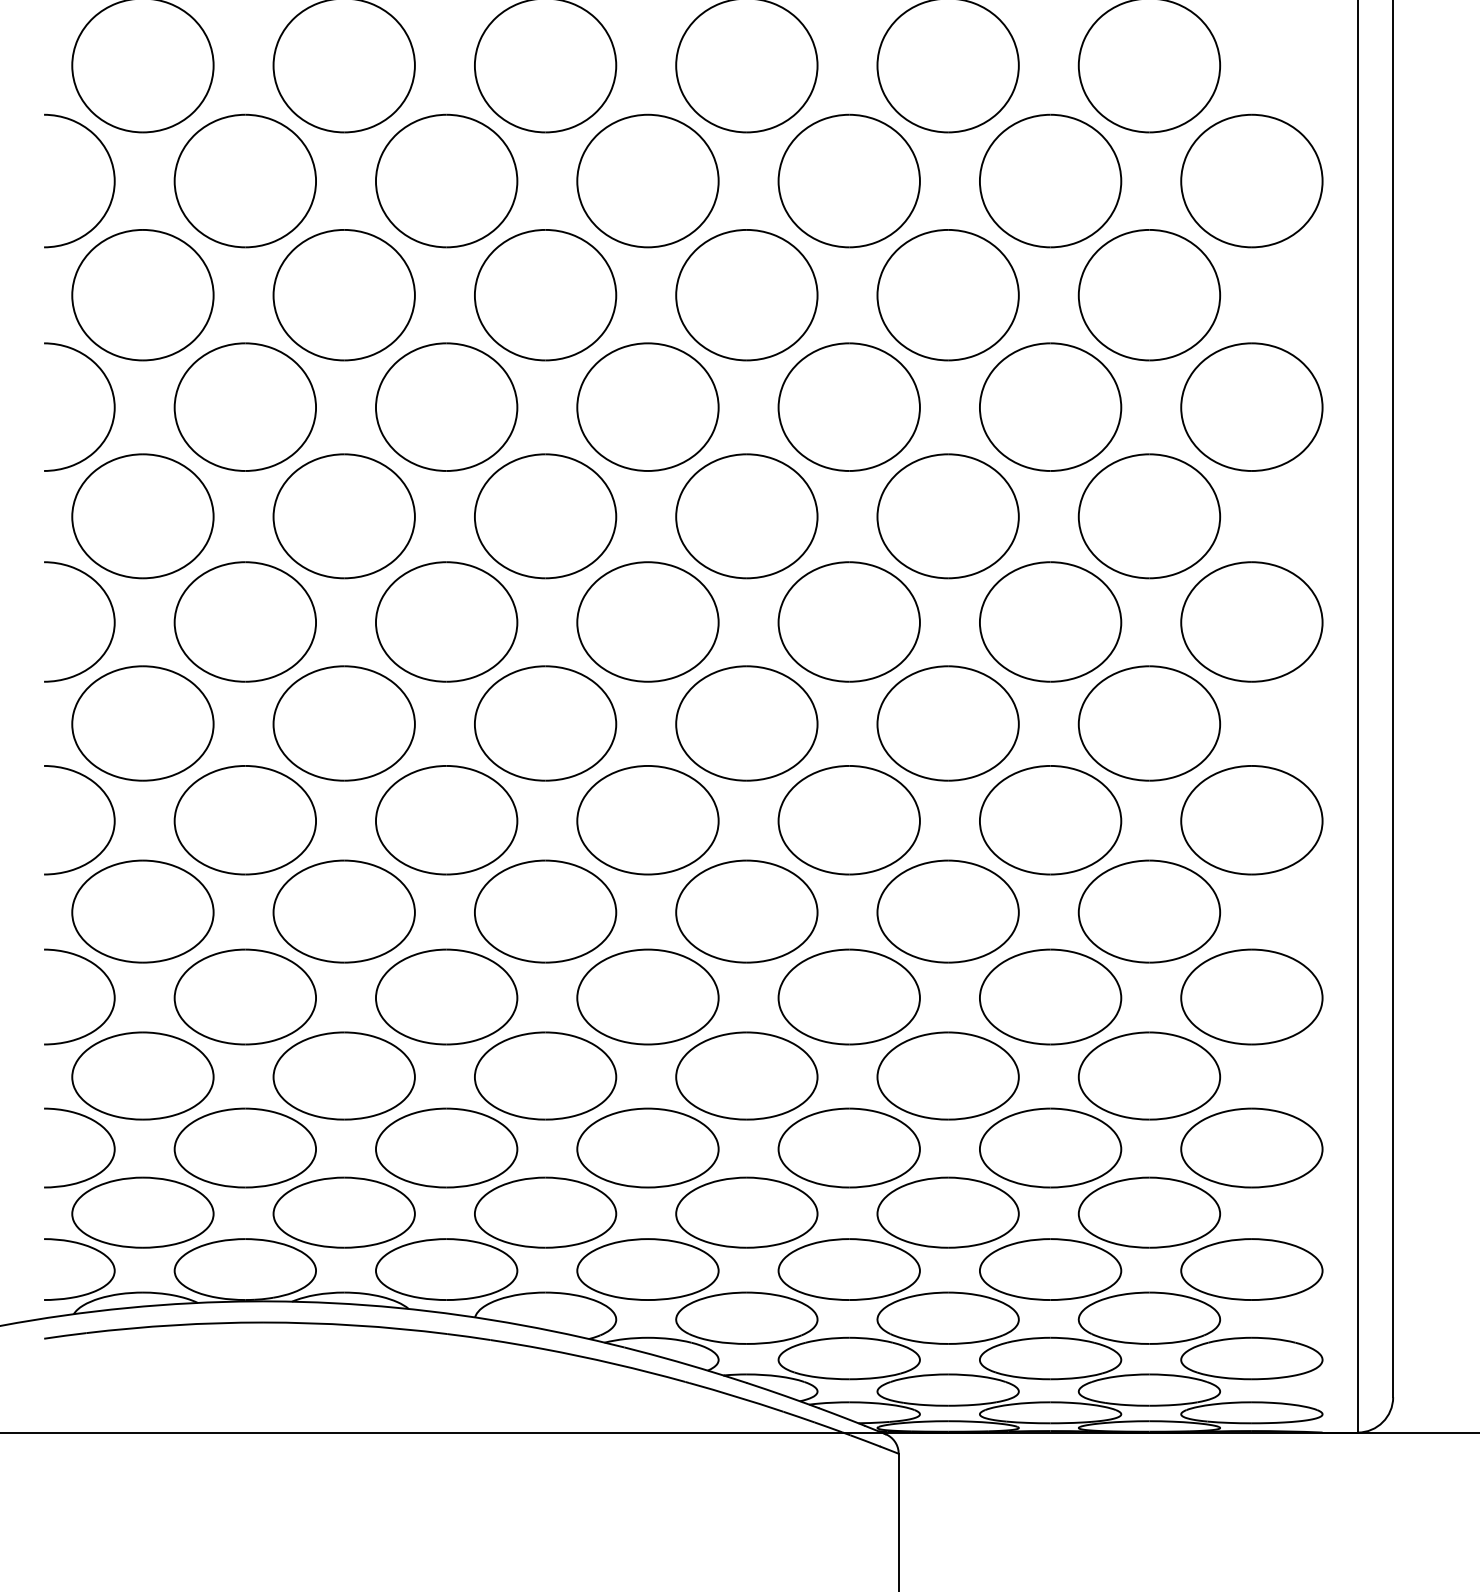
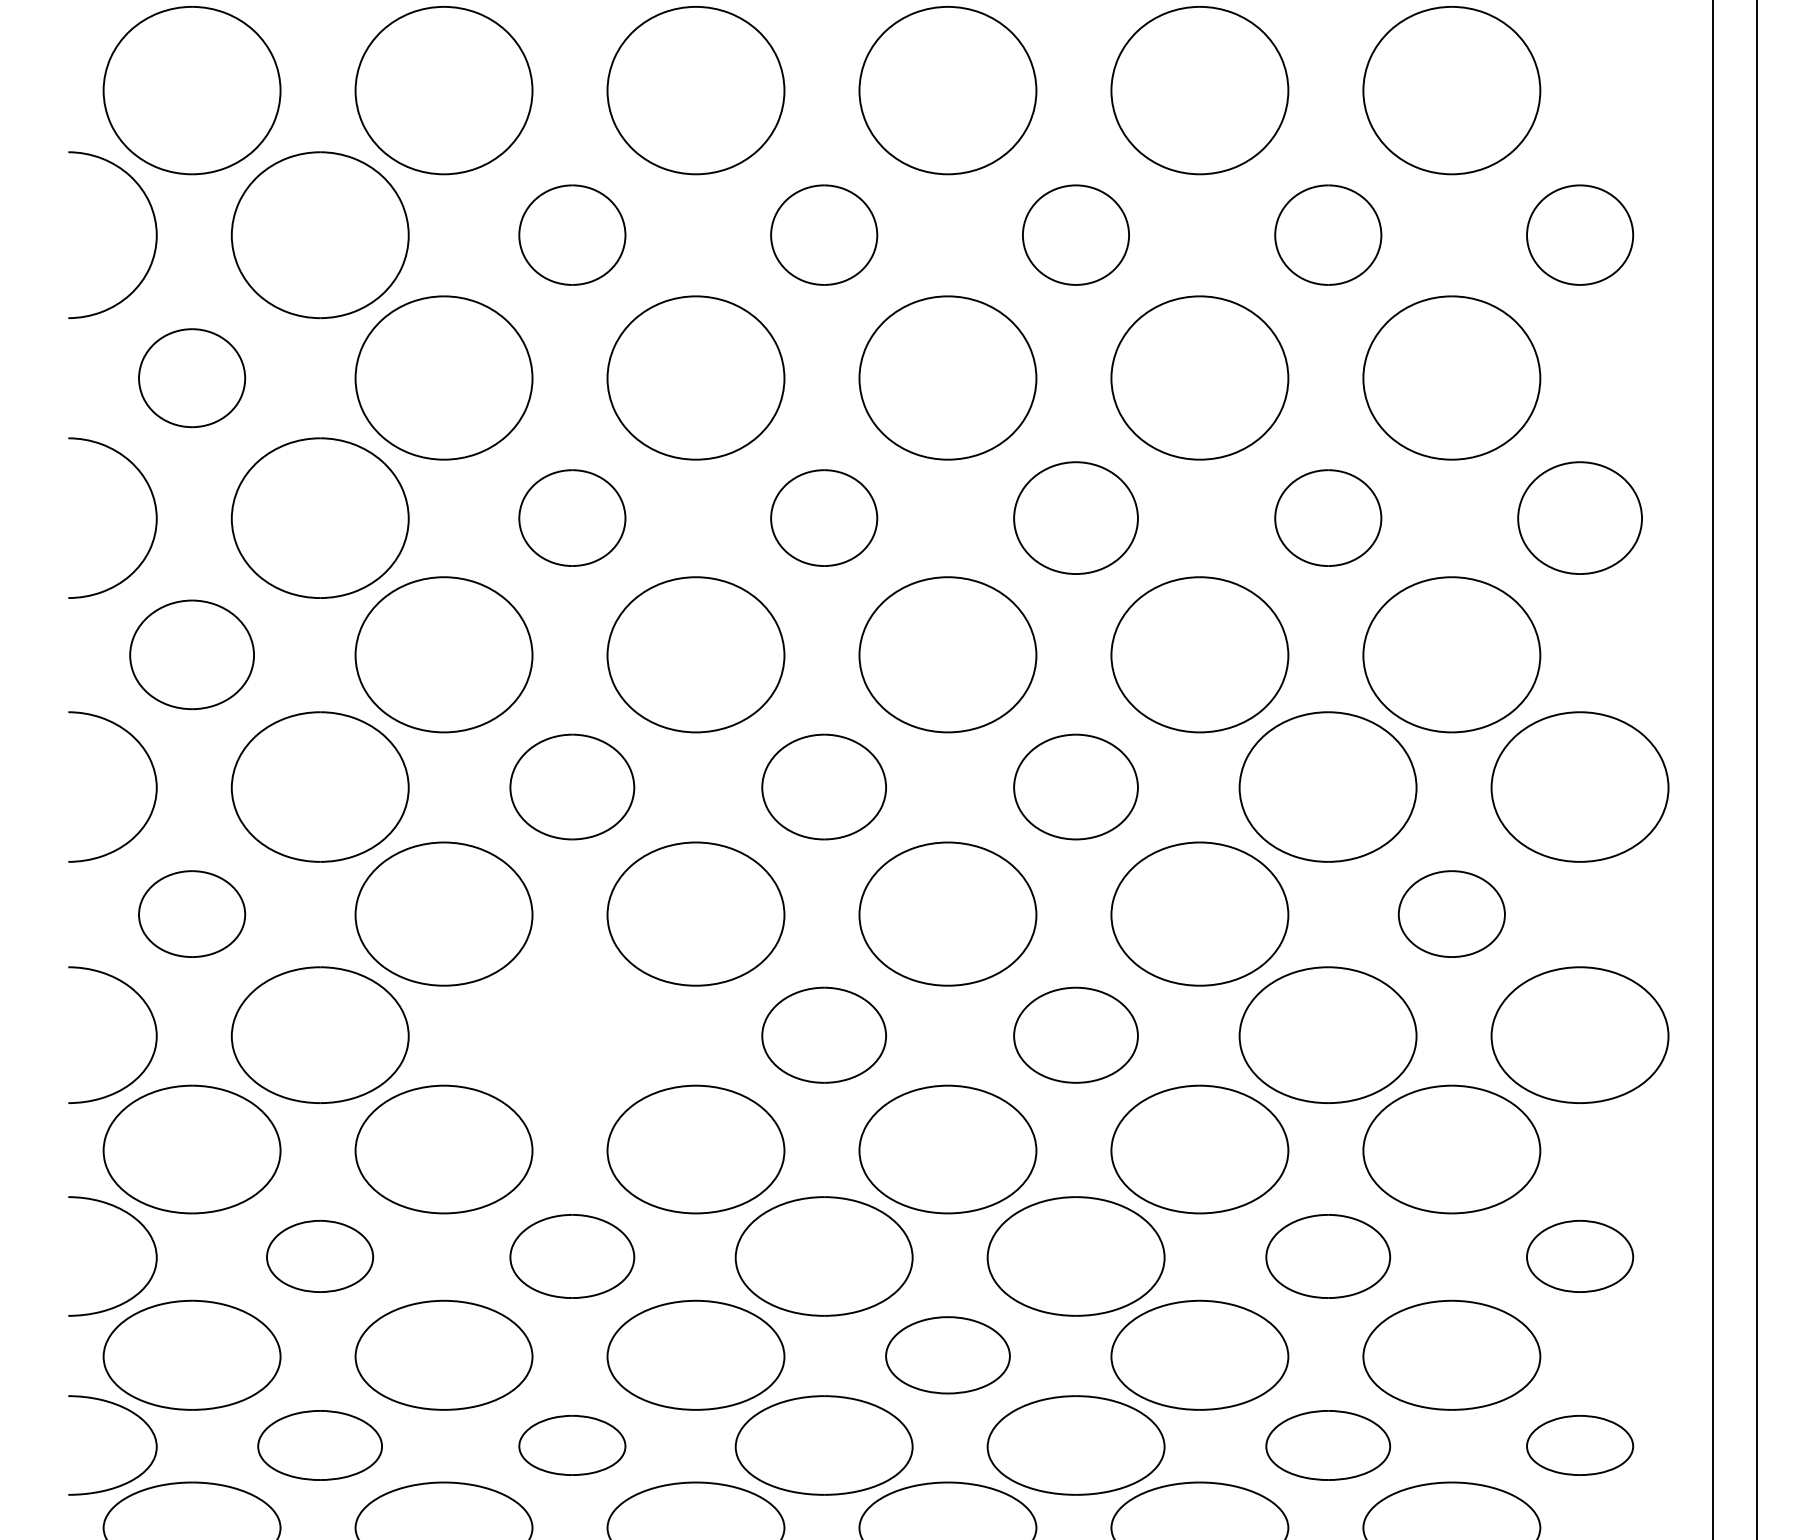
part: (446, 180) -> (572, 234), size x0.6
part: (647, 180) -> (823, 234), size x0.6
part: (848, 180) -> (1075, 234), size x0.6
part: (1050, 180) -> (1327, 234), size x0.6
part: (1251, 180) -> (1579, 234), size x0.6
part: (142, 295) -> (191, 378), size x0.6
part: (446, 406) -> (572, 517), size x0.6
part: (647, 406) -> (823, 517), size x0.6
part: (848, 406) -> (1075, 517), size x0.7
part: (1050, 406) -> (1327, 517), size x0.6
part: (1251, 406) -> (1579, 517), size x0.7
part: (142, 516) -> (191, 655), size x0.7
part: (446, 621) -> (572, 786), size x0.7
part: (647, 621) -> (823, 786), size x0.7
part: (848, 621) -> (1075, 786), size x0.7
part: (142, 723) -> (191, 914), size x0.6
part: (1149, 723) -> (1451, 914), size x0.6
part: (446, 820) -> (572, 1035), removed
part: (647, 820) -> (823, 1035), size x0.7
part: (848, 820) -> (1075, 1035), size x0.7
part: (244, 996) -> (319, 1255), size x0.6
part: (446, 996) -> (572, 1255), size x0.7
part: (1050, 996) -> (1327, 1255), size x0.7
part: (1251, 996) -> (1579, 1255), size x0.6
part: (746, 1075) -> (947, 1354), size x0.7
part: (244, 1147) -> (319, 1444), size x0.7
part: (446, 1147) -> (572, 1444), size x0.6
part: (1050, 1147) -> (1327, 1444), size x0.7
part: (1251, 1147) -> (1579, 1444), size x0.6

